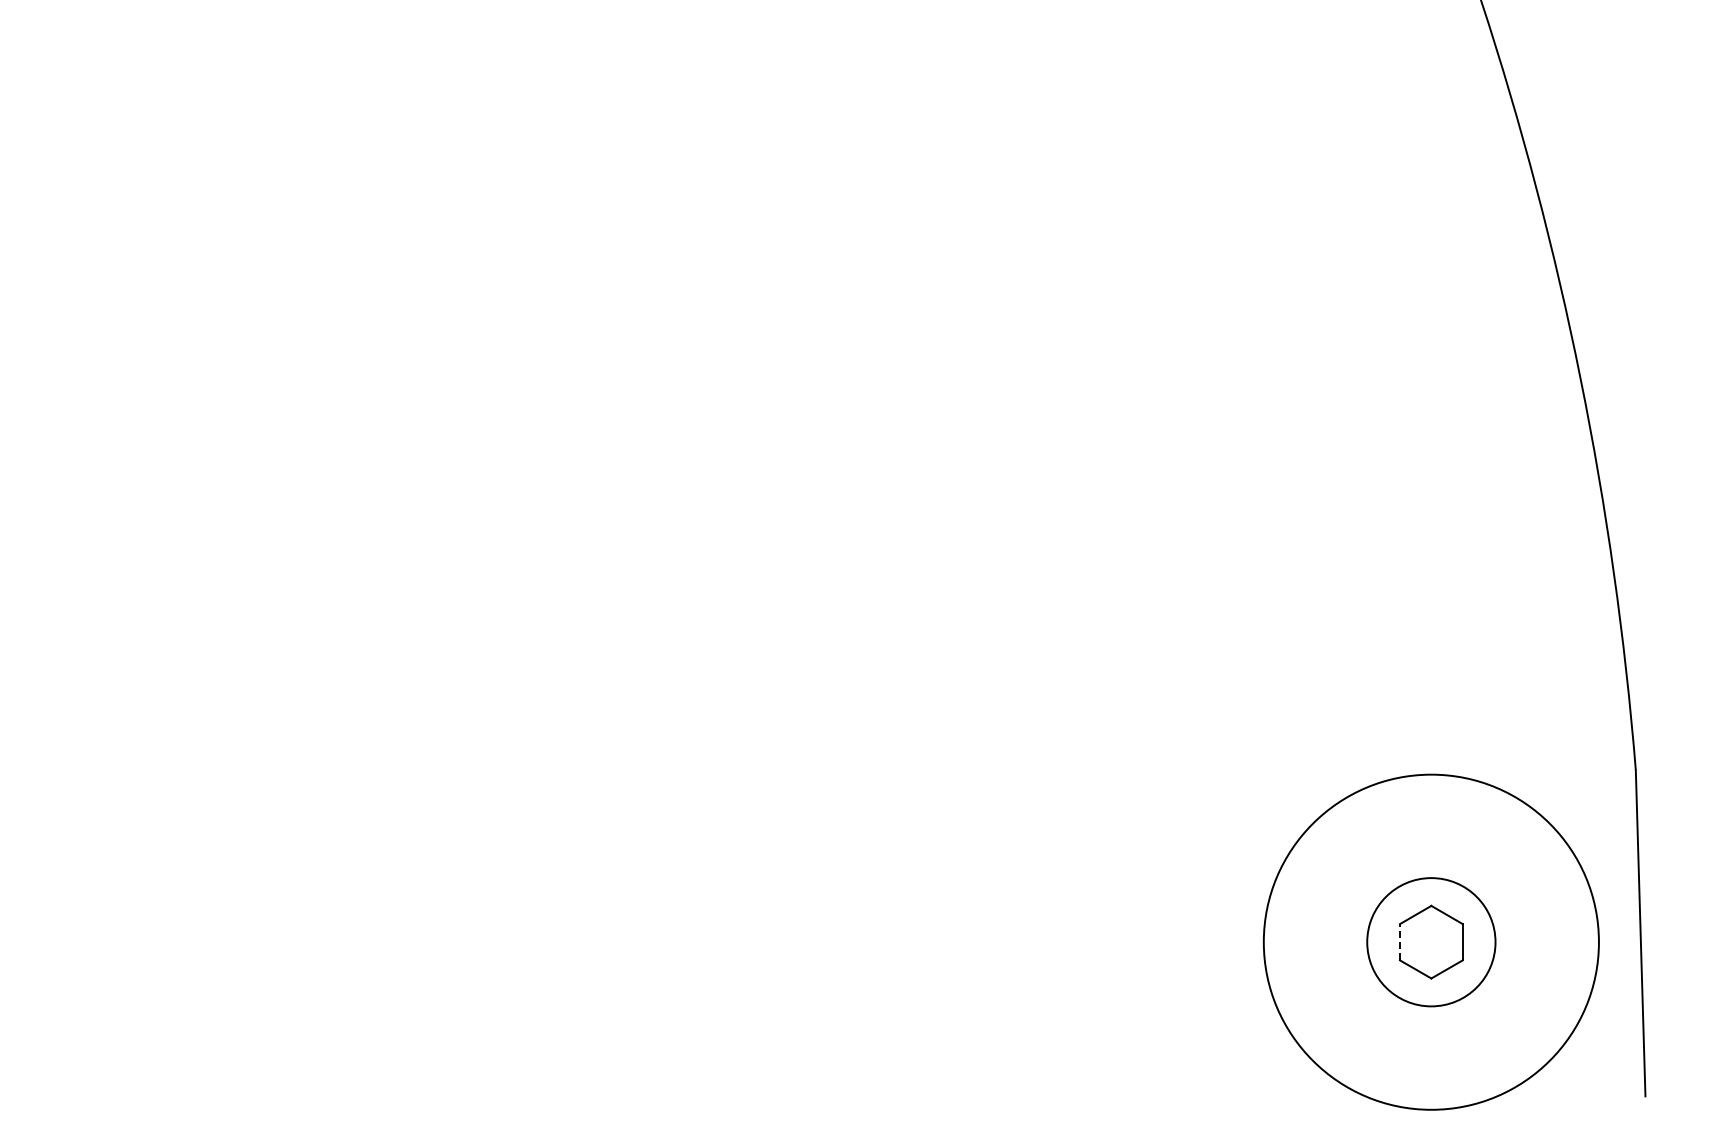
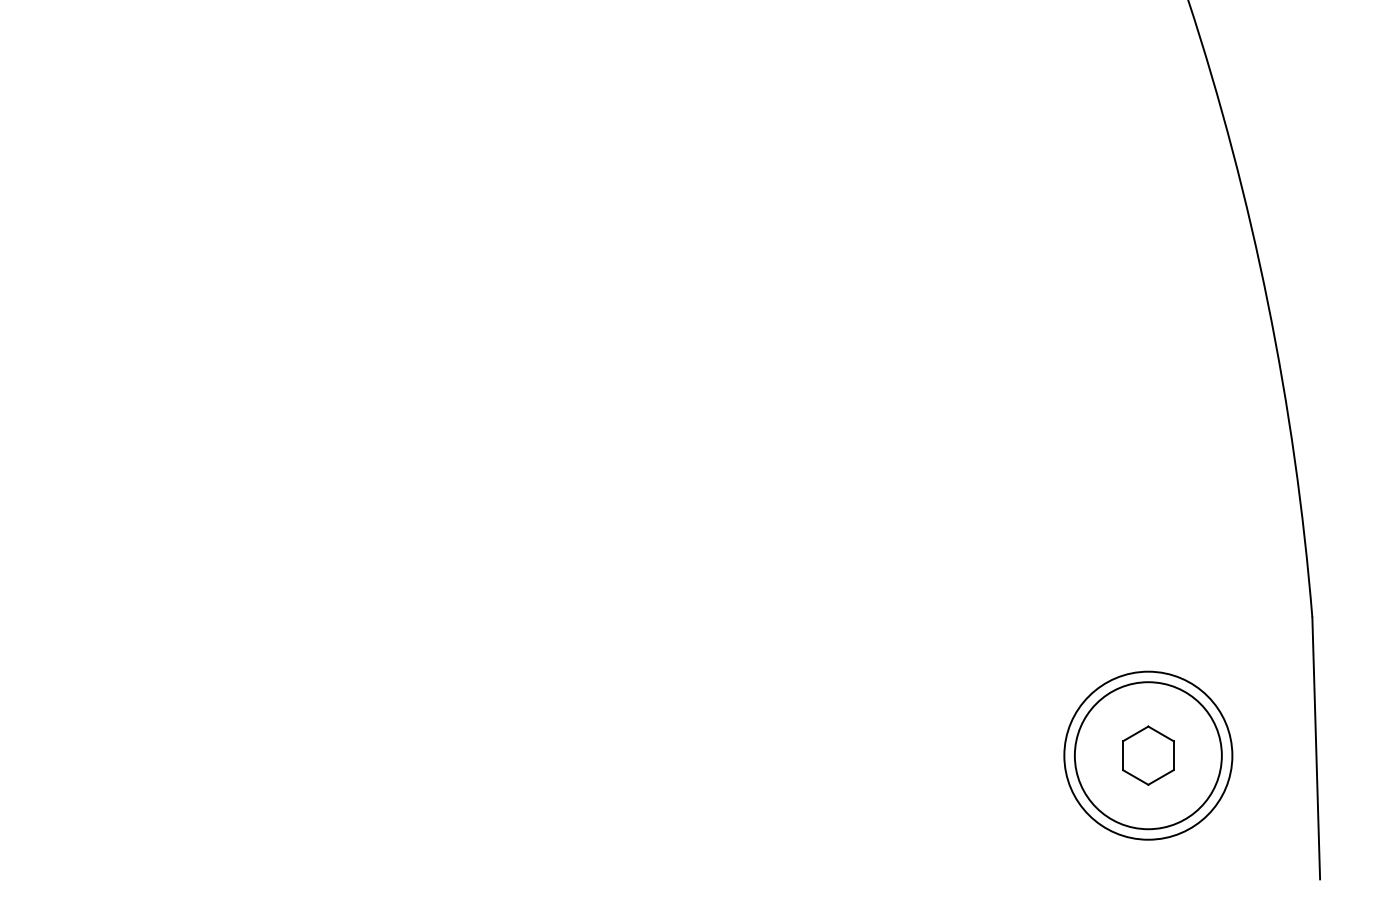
line: (1399, 941) -> (1122, 755), dashed -> solid
circle: (1431, 941) -> (1148, 755), size x0.62
circle: (1431, 941) -> (1148, 755), size x1.43

